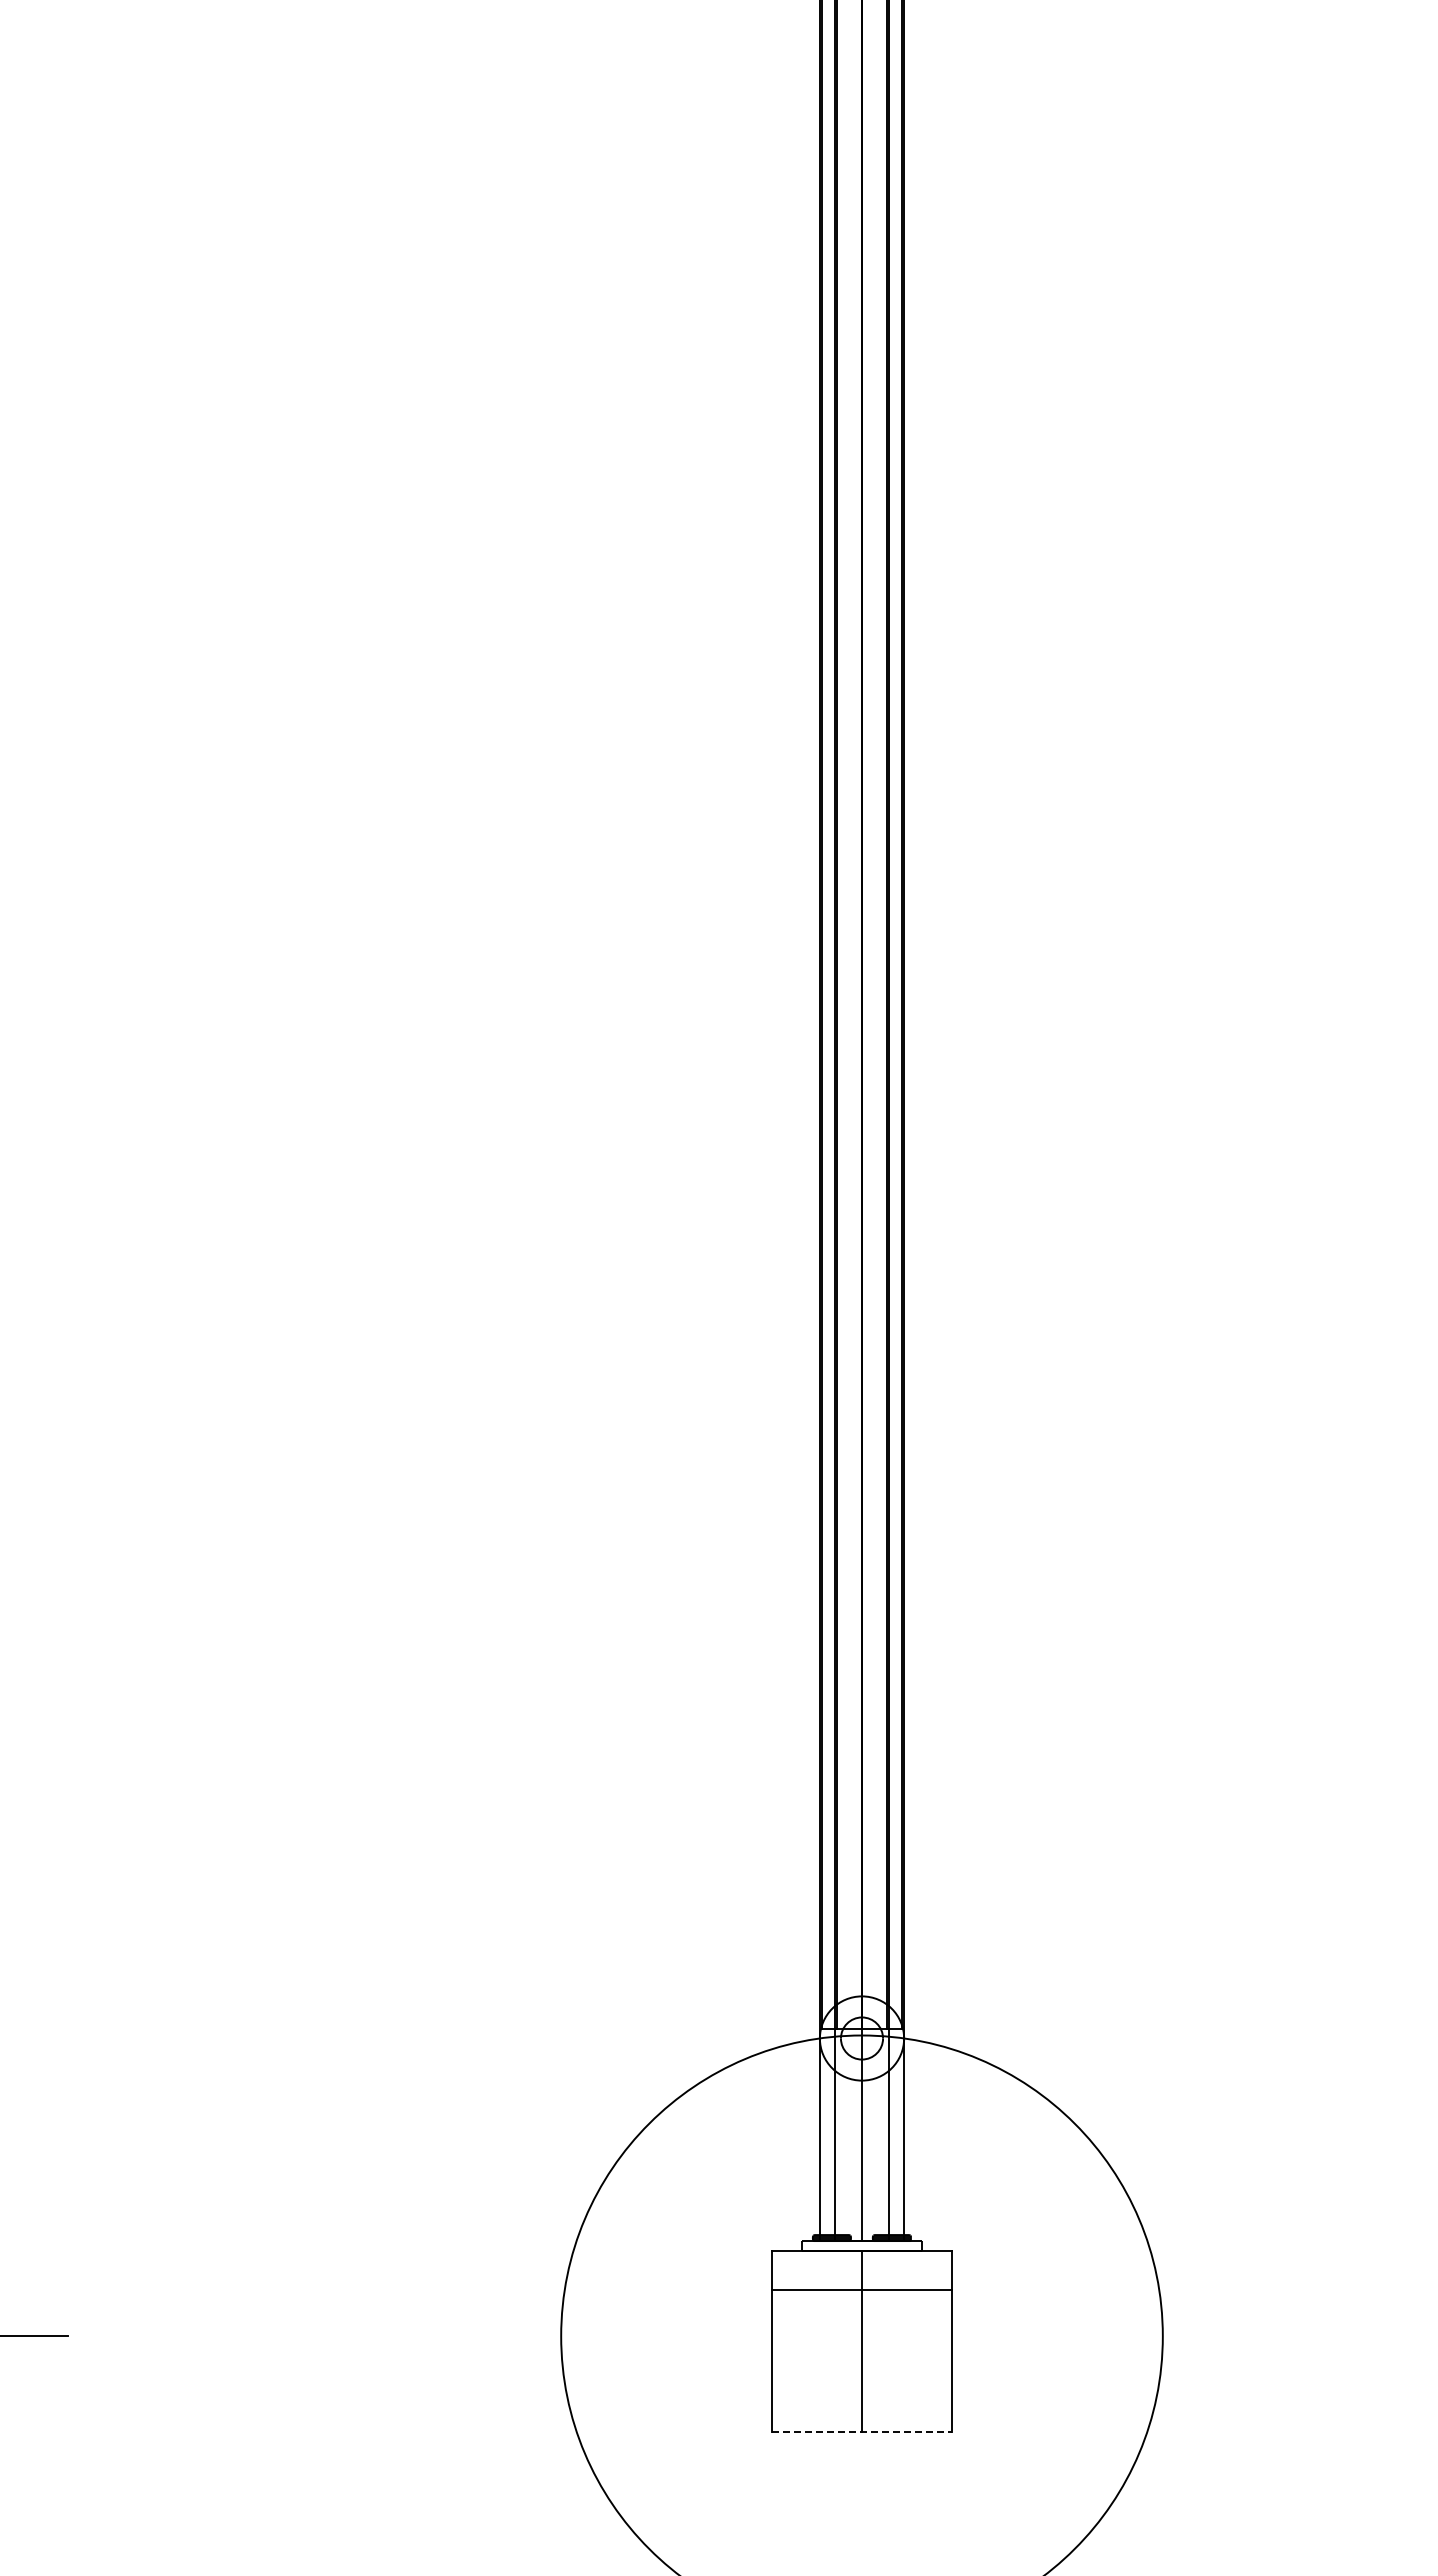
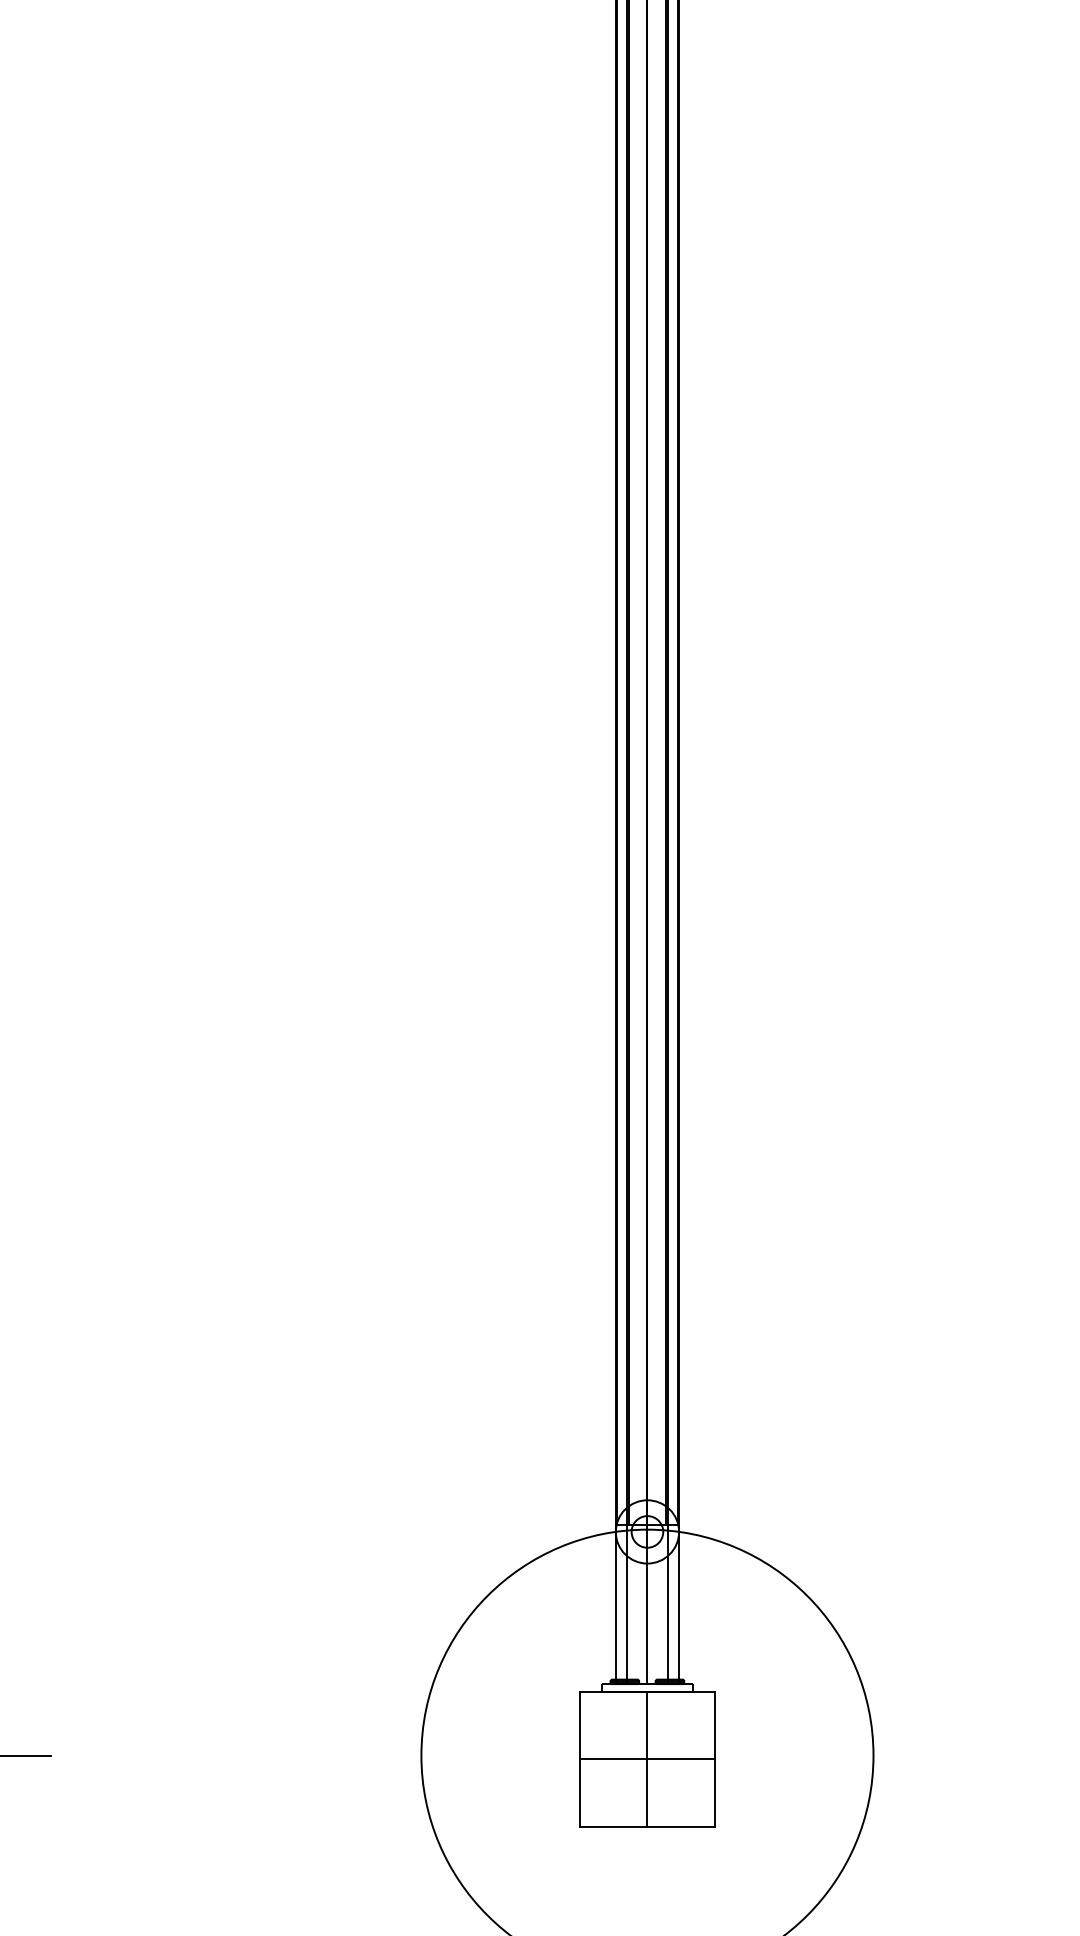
line: (861, 2290) -> (647, 1759), moved
line: (862, 2431) -> (647, 1827), dashed -> solid

